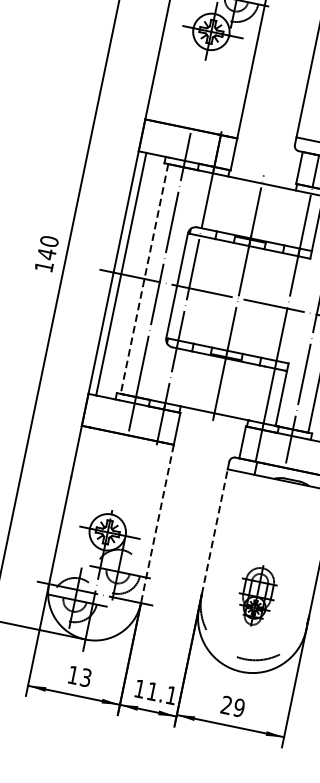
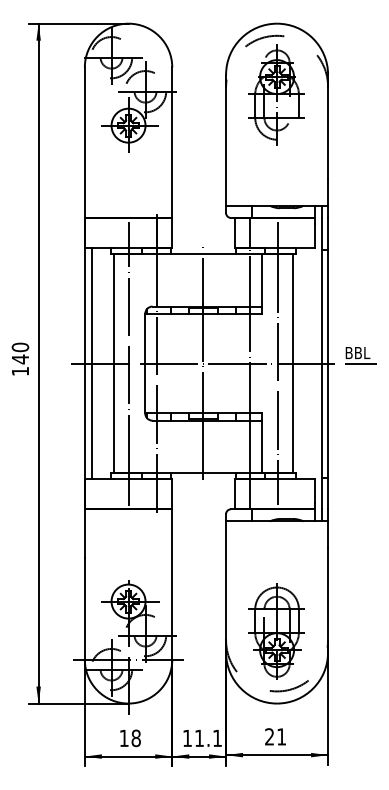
line: (144, 279) -> (114, 364), dashed -> solid
line: (157, 524) -> (172, 585), dashed -> solid
line: (215, 531) -> (226, 580), dashed -> solid
part: (256, 595) -> (276, 631), size x1.67
text: (85, 677) -> (135, 738), 13 -> 18
text: (239, 707) -> (281, 736), 29 -> 21

